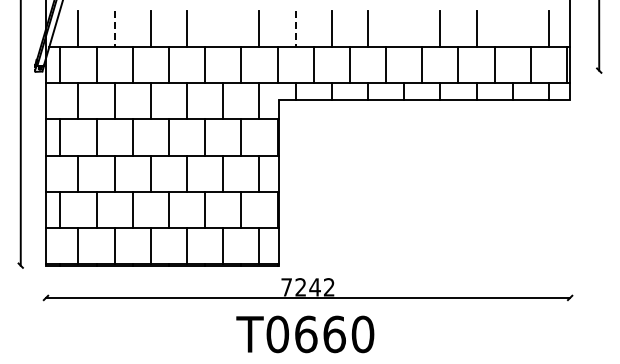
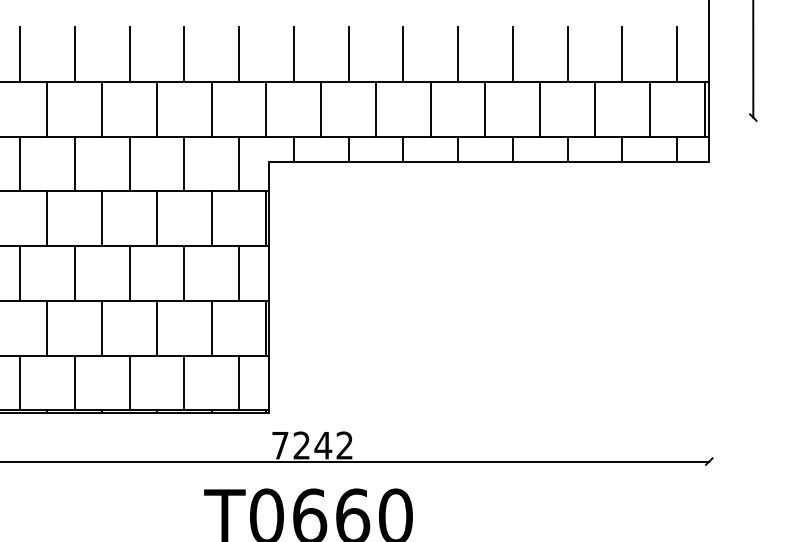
line: (223, 28) -> (184, 53), added
line: (404, 28) -> (458, 53), added
line: (512, 28) -> (622, 53), added
line: (114, 29) -> (19, 55), dashed -> solid
line: (295, 29) -> (293, 55), dashed -> solid

